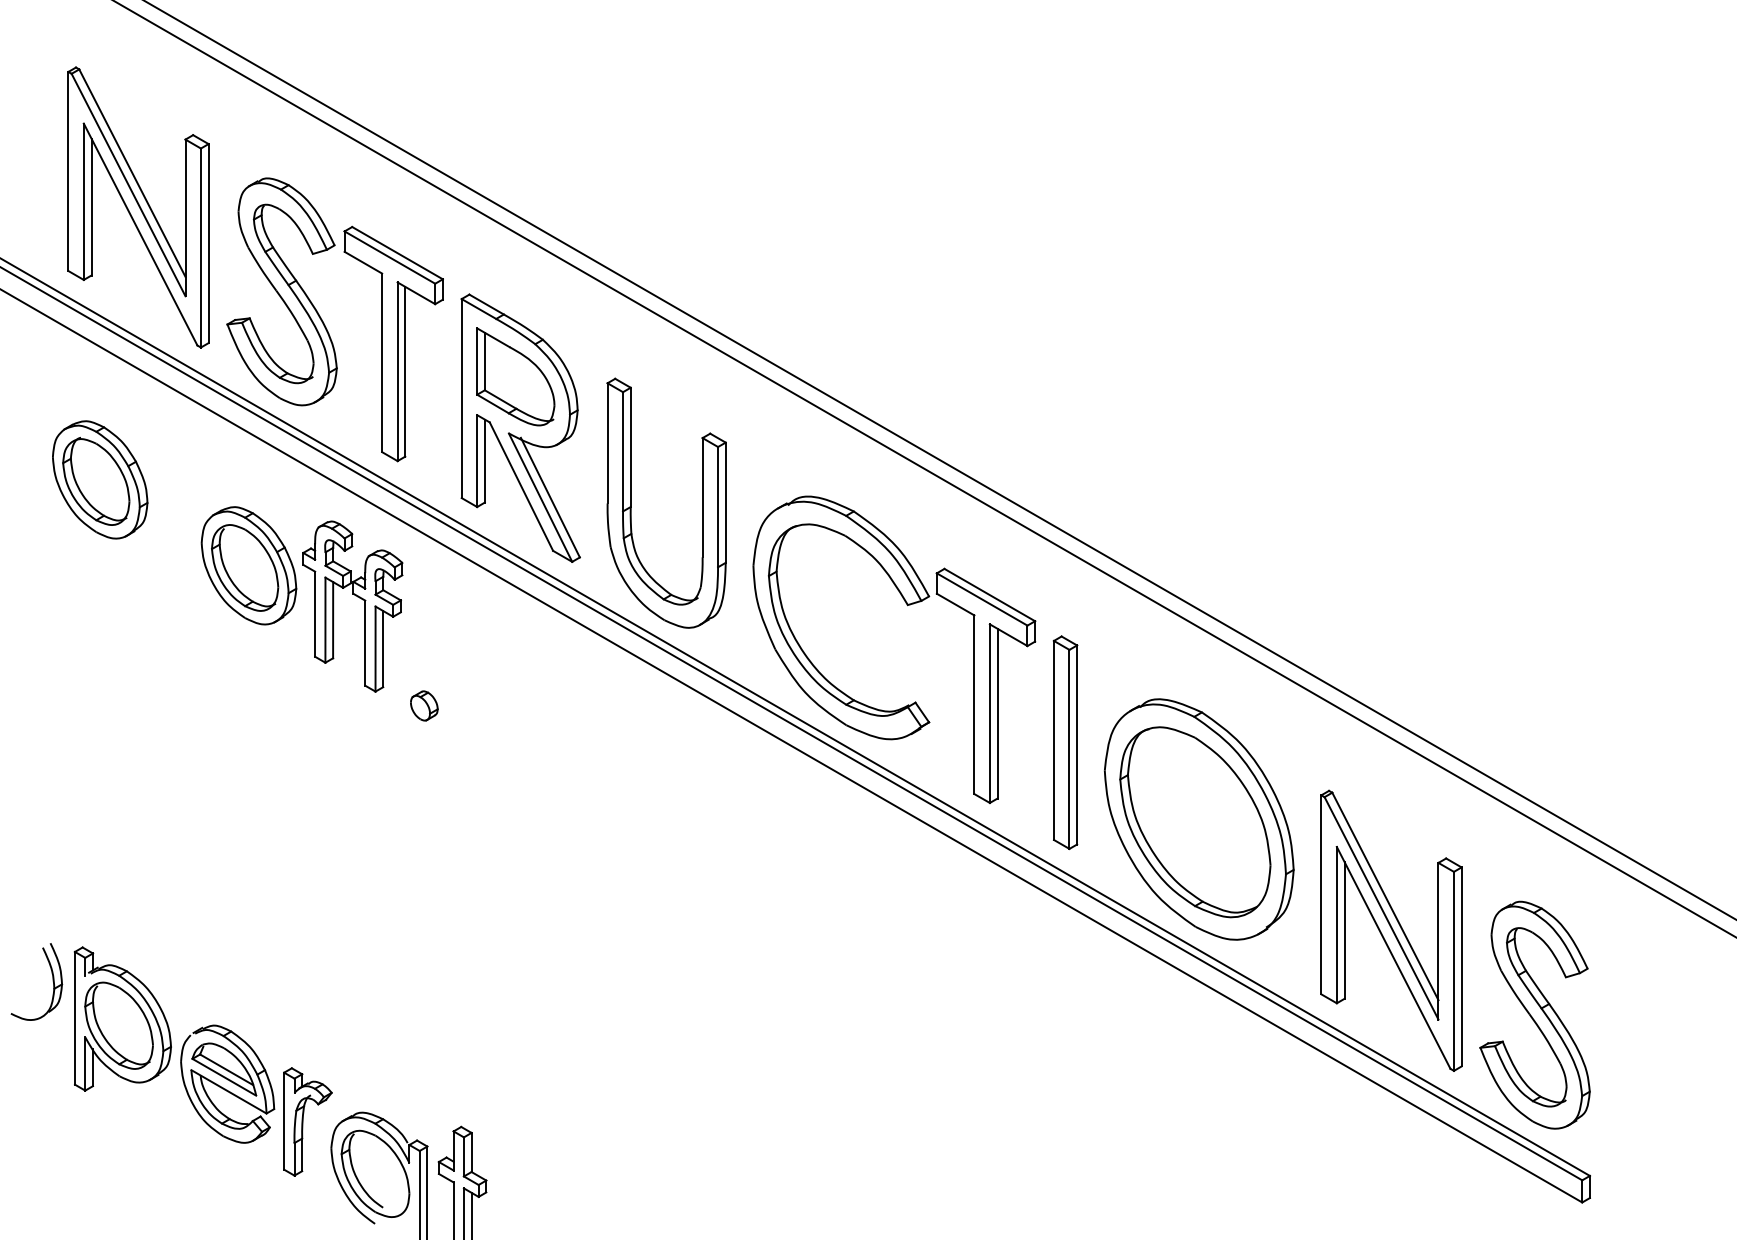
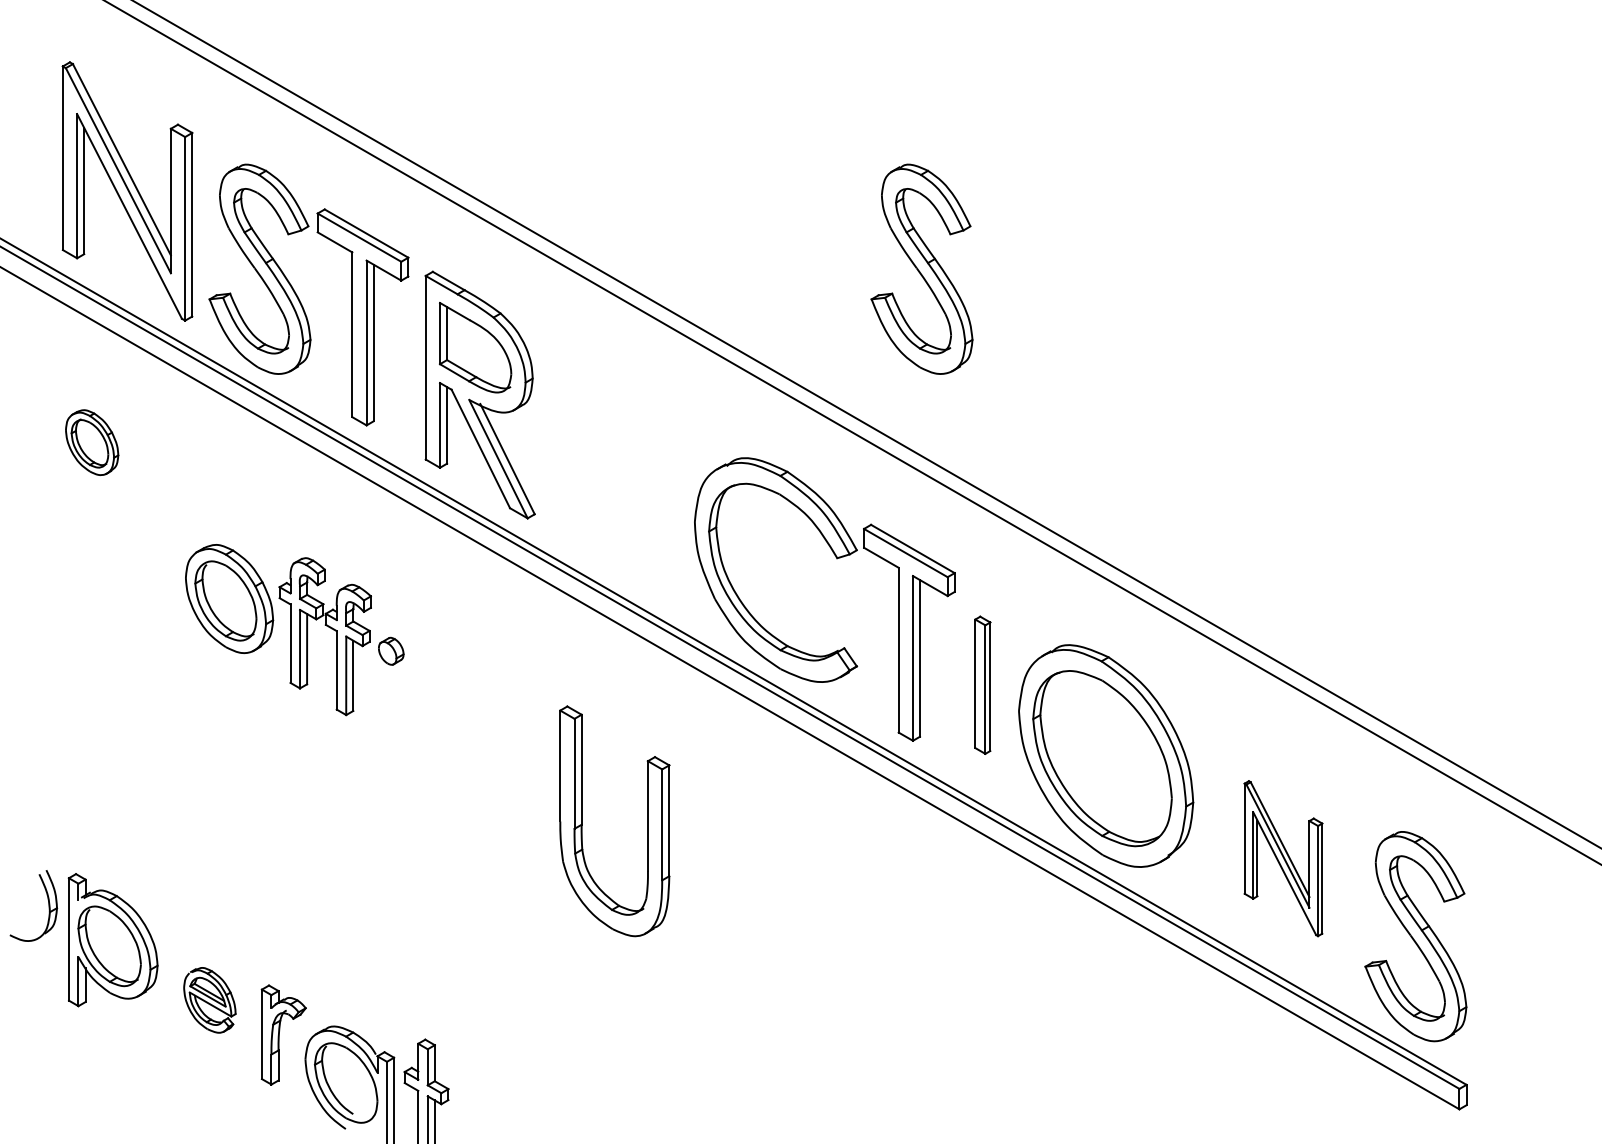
part: (999, 291) -> (921, 268), added
part: (99, 479) -> (91, 442), size x0.6
part: (631, 503) -> (582, 821), moved
part: (302, 599) -> (278, 630), moved
part: (1065, 743) -> (982, 685), size x0.7
part: (1391, 930) -> (1283, 858), size x0.6
part: (227, 1084) -> (209, 1000), size x0.6

